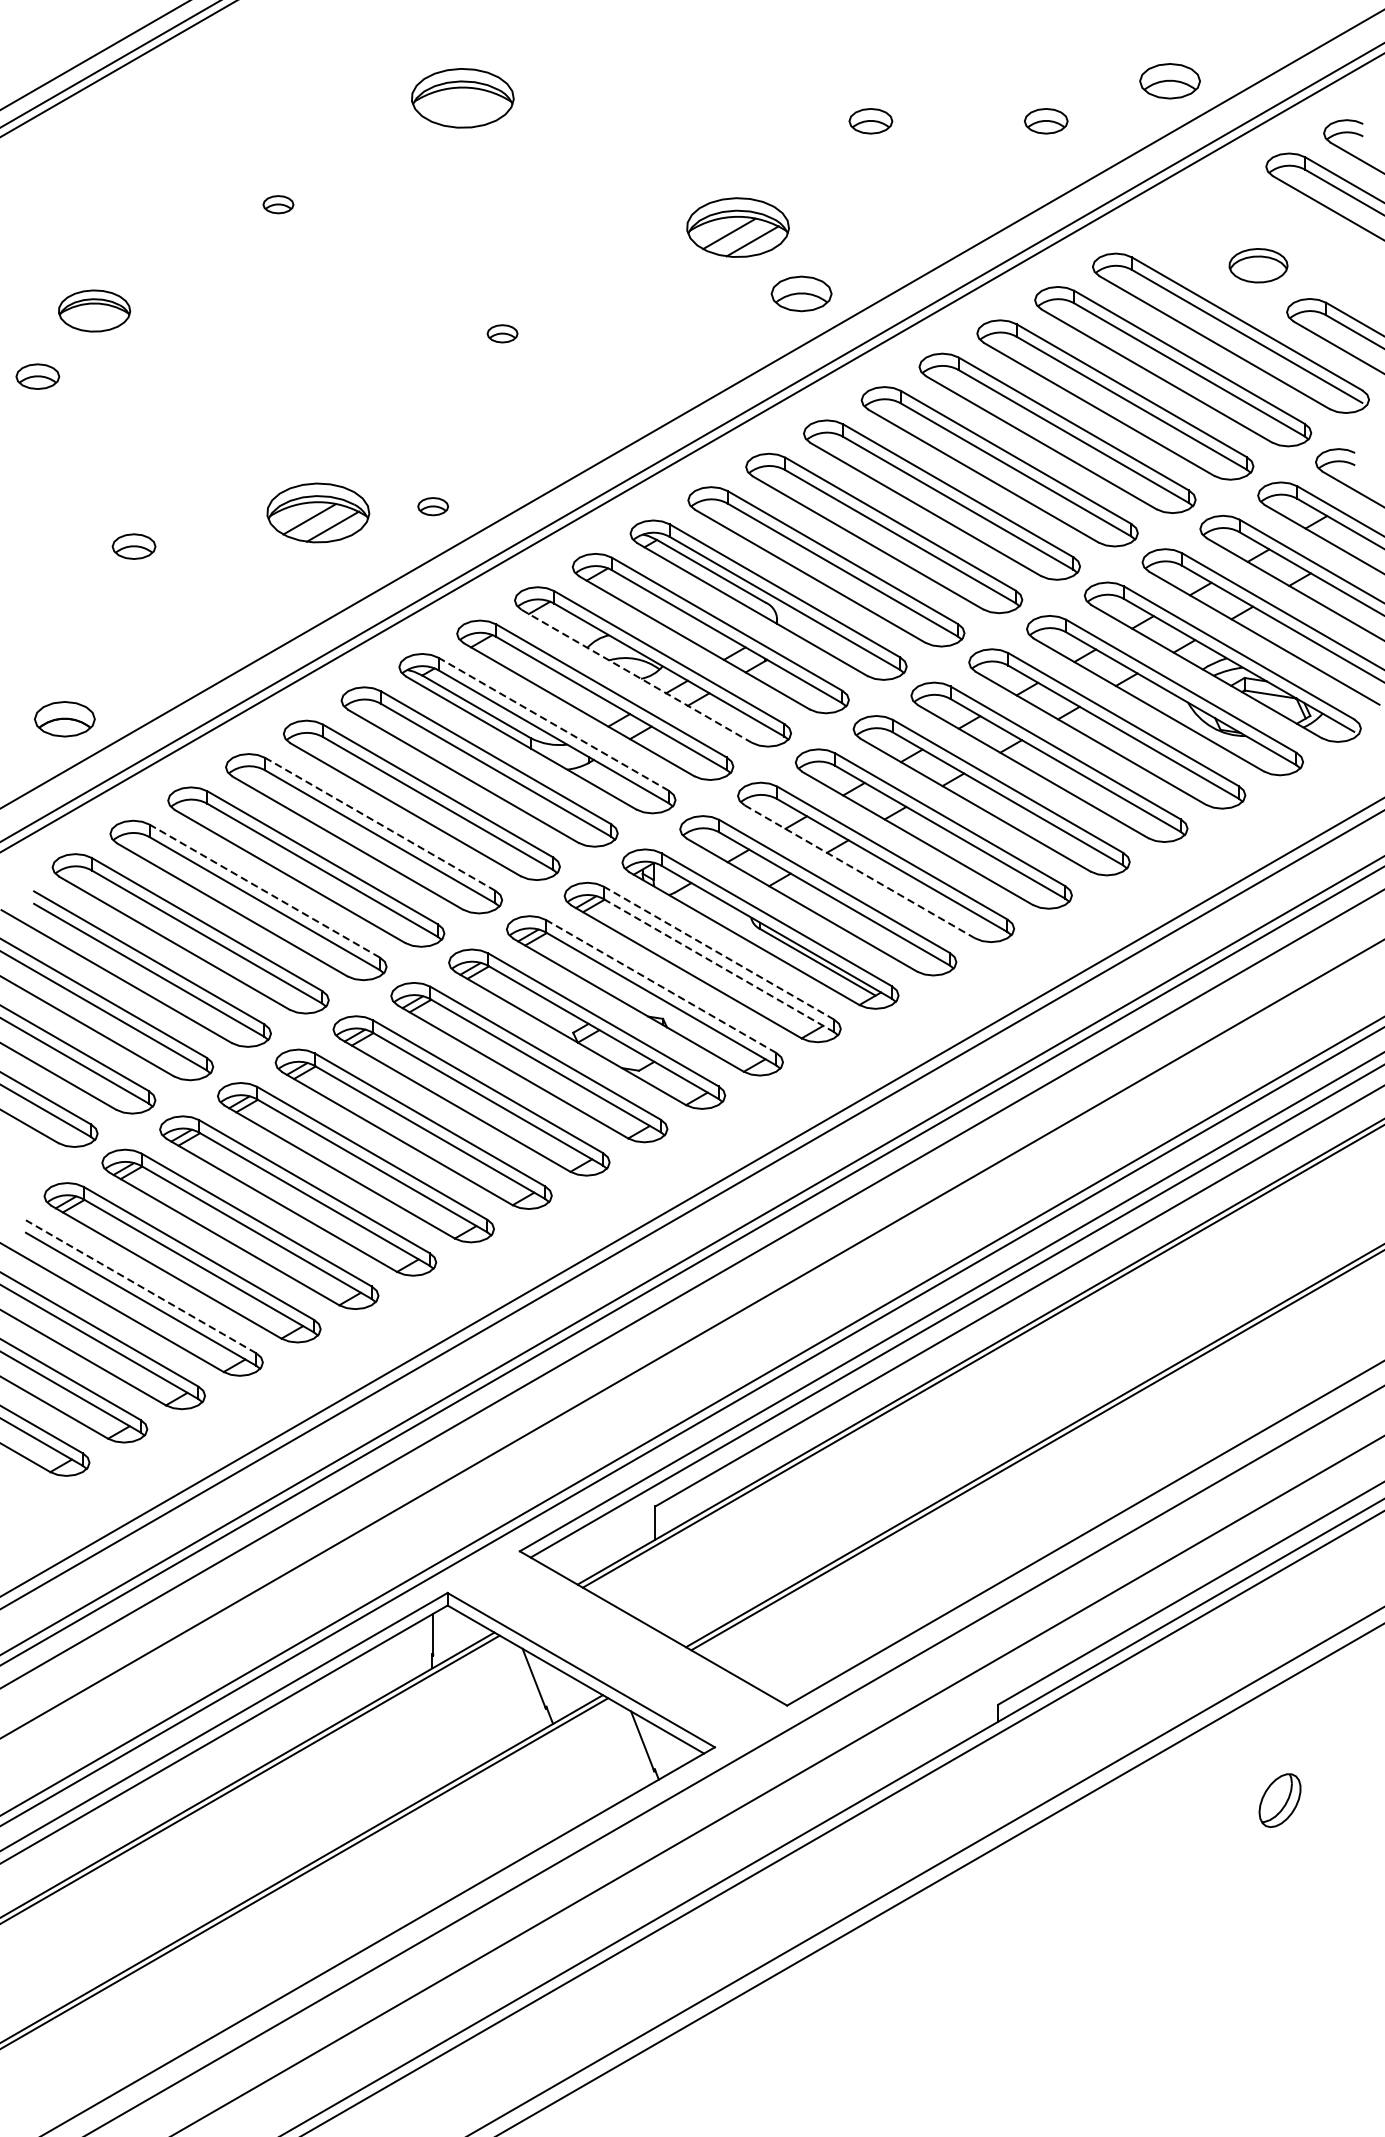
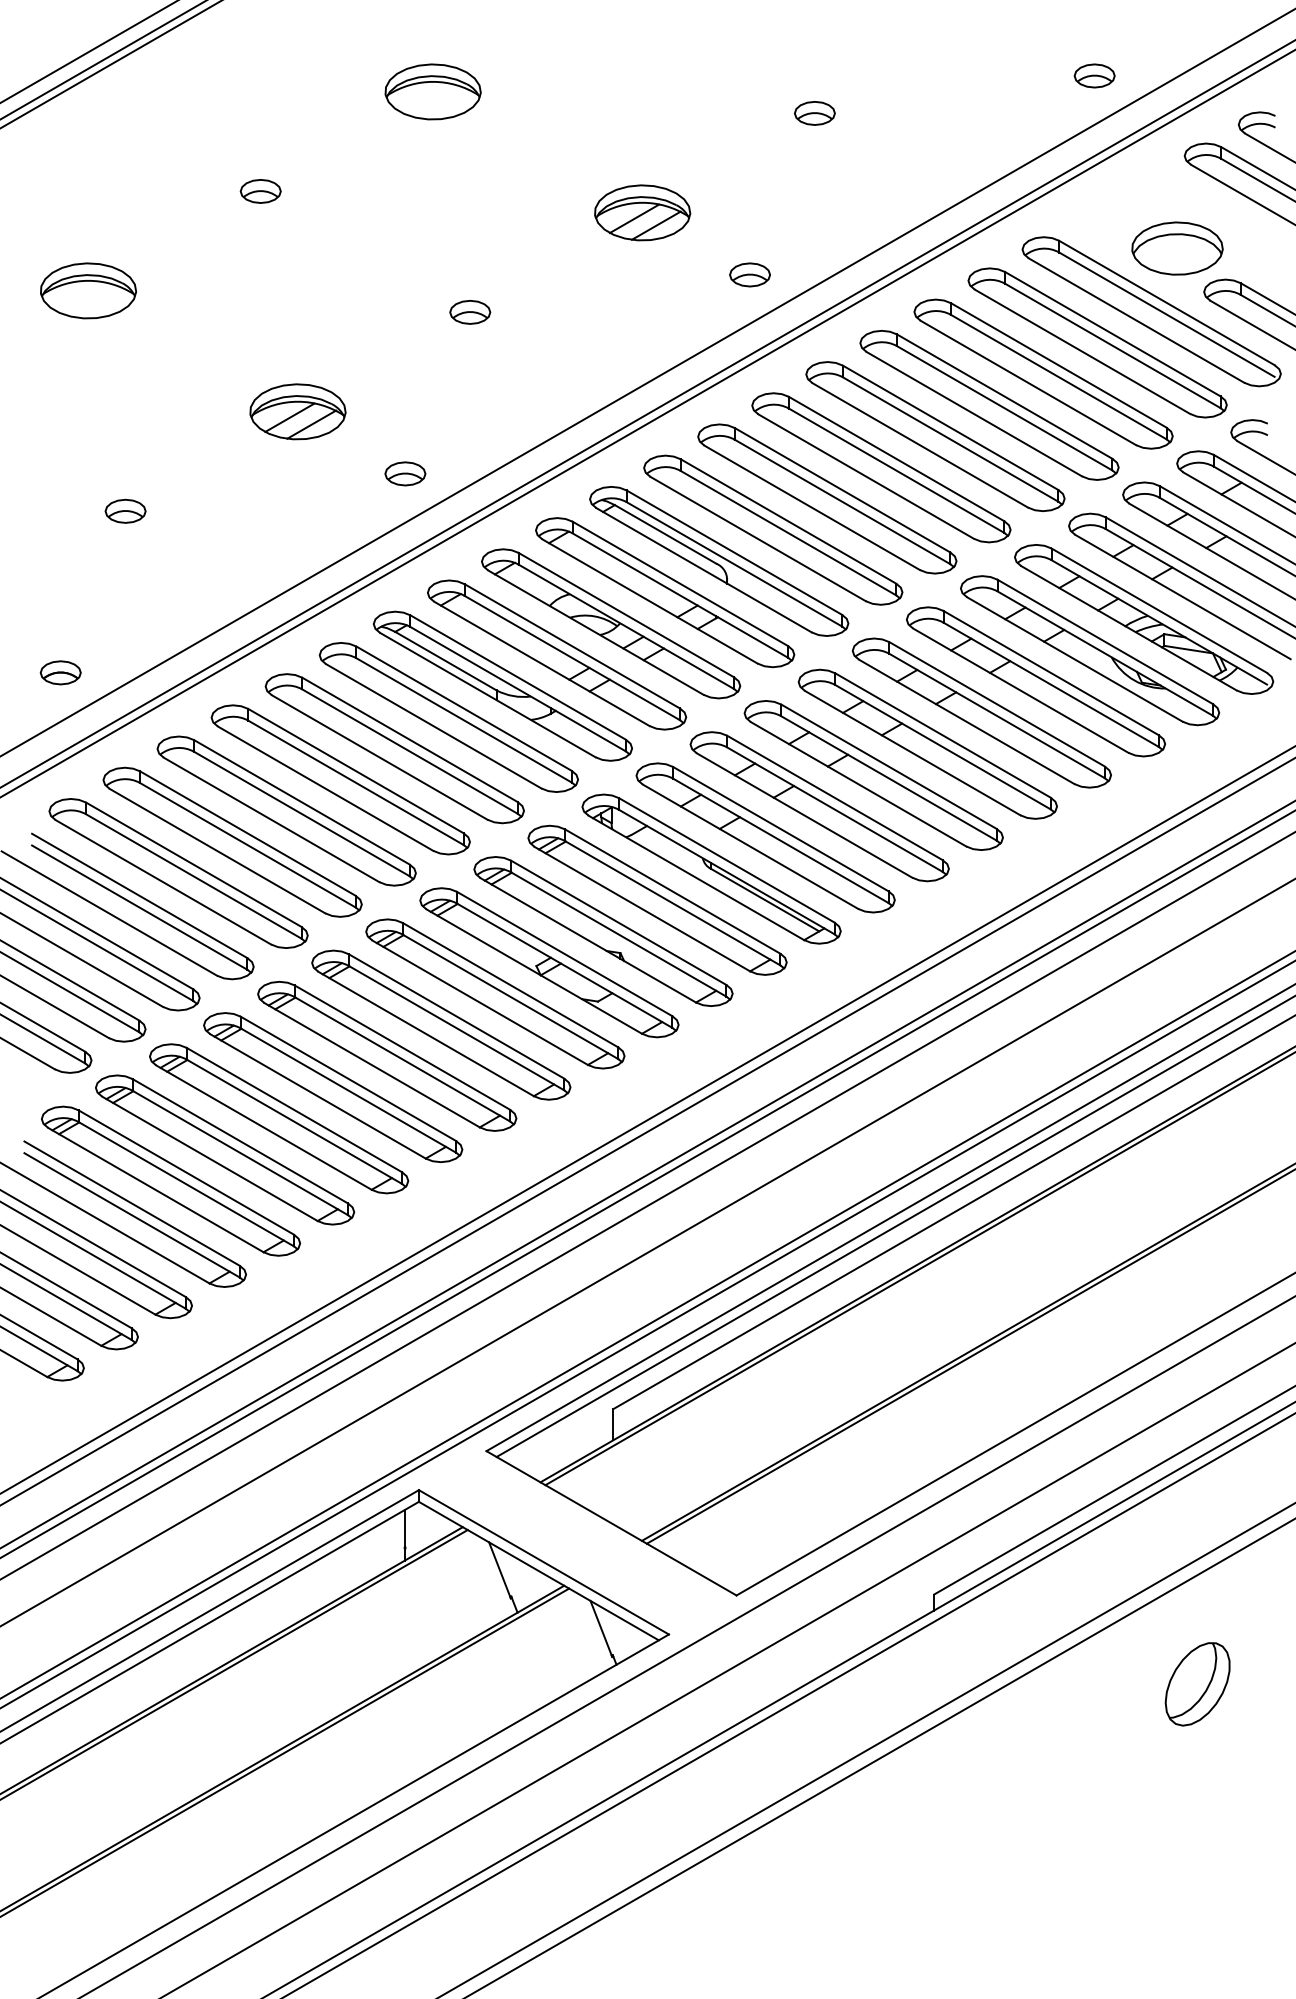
part: (1169, 80) -> (1094, 75), size x0.71
part: (1045, 121) -> (978, 113), removed
part: (278, 204) -> (260, 191), size x1.43
part: (737, 227) -> (642, 212), moved
part: (1258, 265) -> (1177, 248), size x1.67
part: (801, 293) -> (749, 274), size x0.71
part: (94, 310) -> (88, 290), size x1.43
part: (502, 333) -> (470, 311), size x1.43
part: (37, 375) -> (35, 351), removed
part: (433, 506) -> (405, 473), size x1.43
part: (317, 512) -> (297, 411), moved
line: (637, 676) -> (596, 632), dashed -> solid
part: (64, 718) -> (60, 672), size x0.71
line: (552, 724) -> (517, 677), dashed -> solid
line: (379, 823) -> (355, 770), dashed -> solid
line: (859, 871) -> (804, 815), dashed -> solid
line: (264, 891) -> (247, 833), dashed -> solid
line: (718, 953) -> (672, 891), dashed -> solid
line: (719, 965) -> (673, 903), dashed -> solid
line: (660, 986) -> (618, 922), dashed -> solid
line: (140, 1286) -> (131, 1203), dashed -> solid
part: (1279, 1800) -> (1197, 1684), size x1.67

